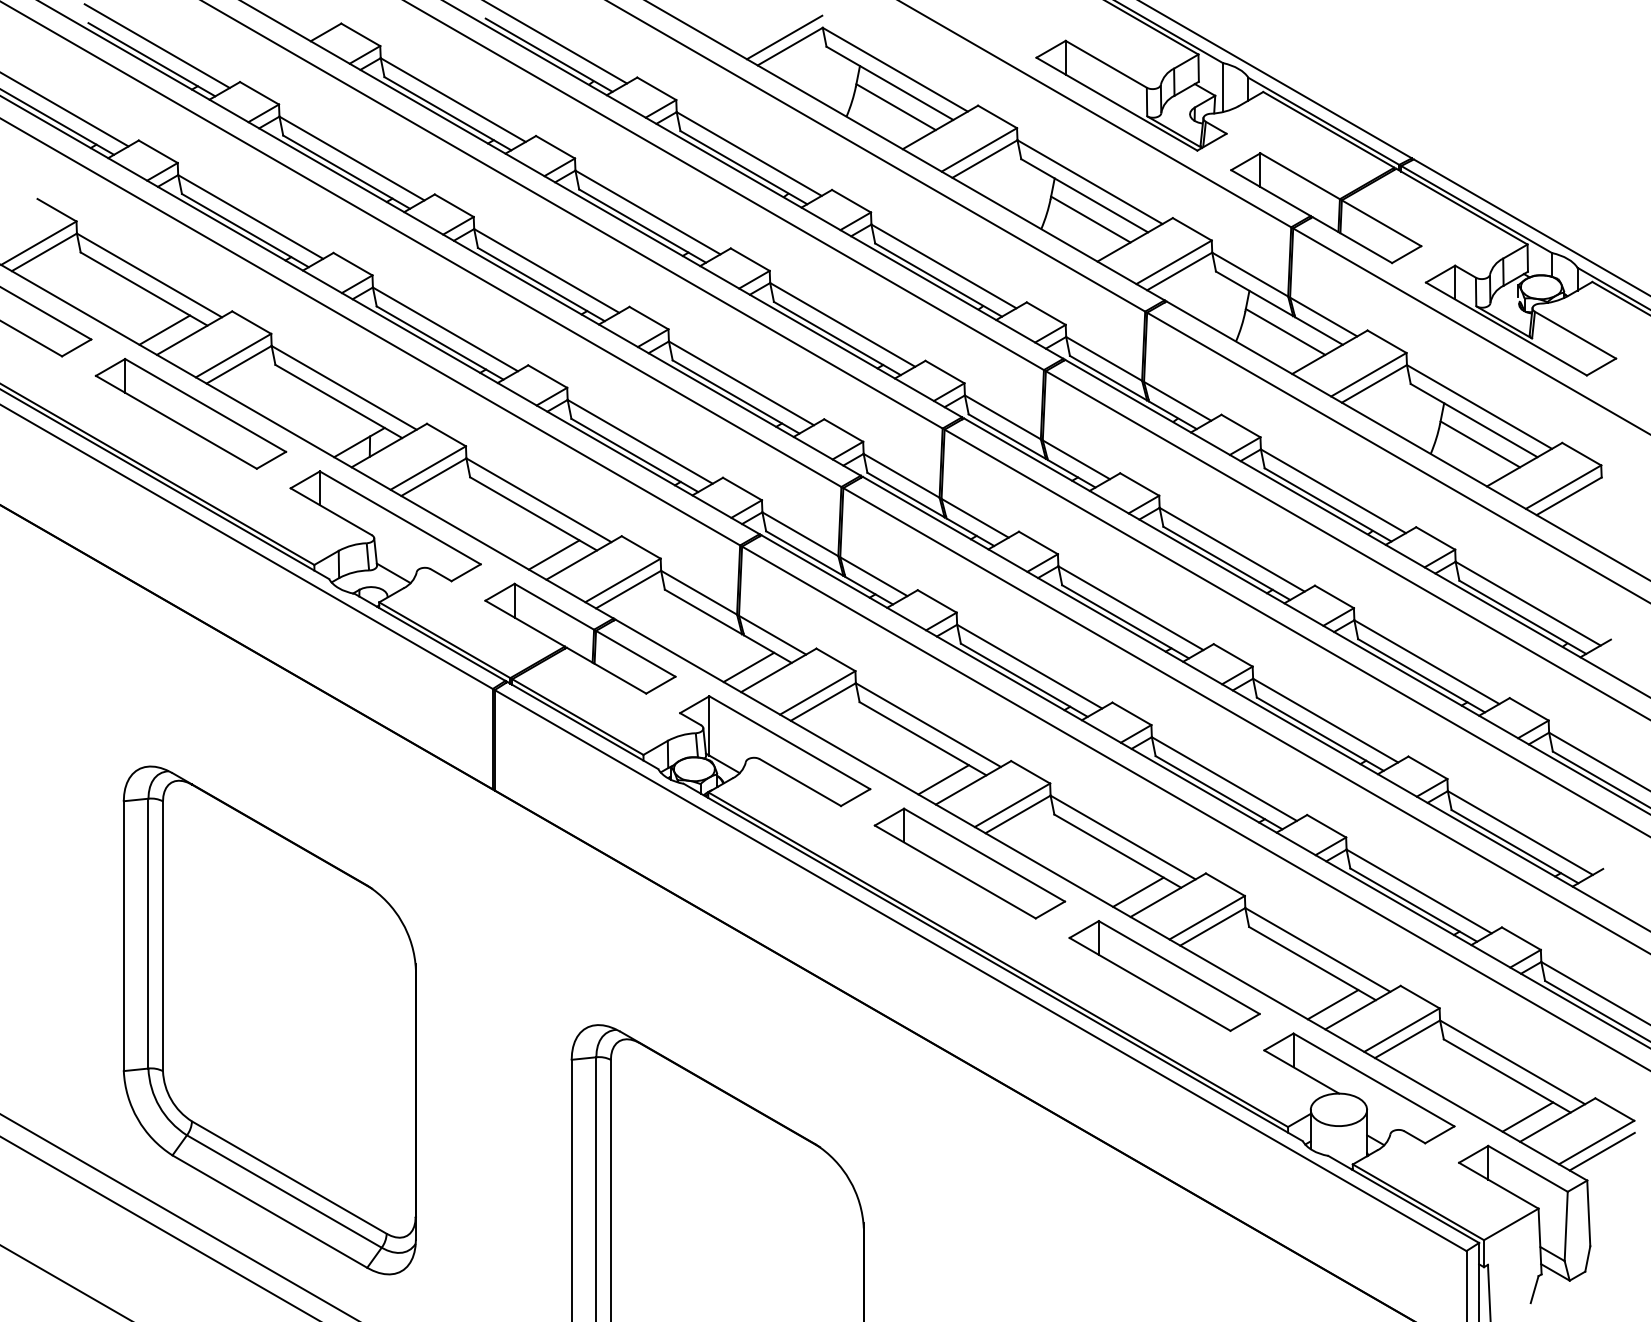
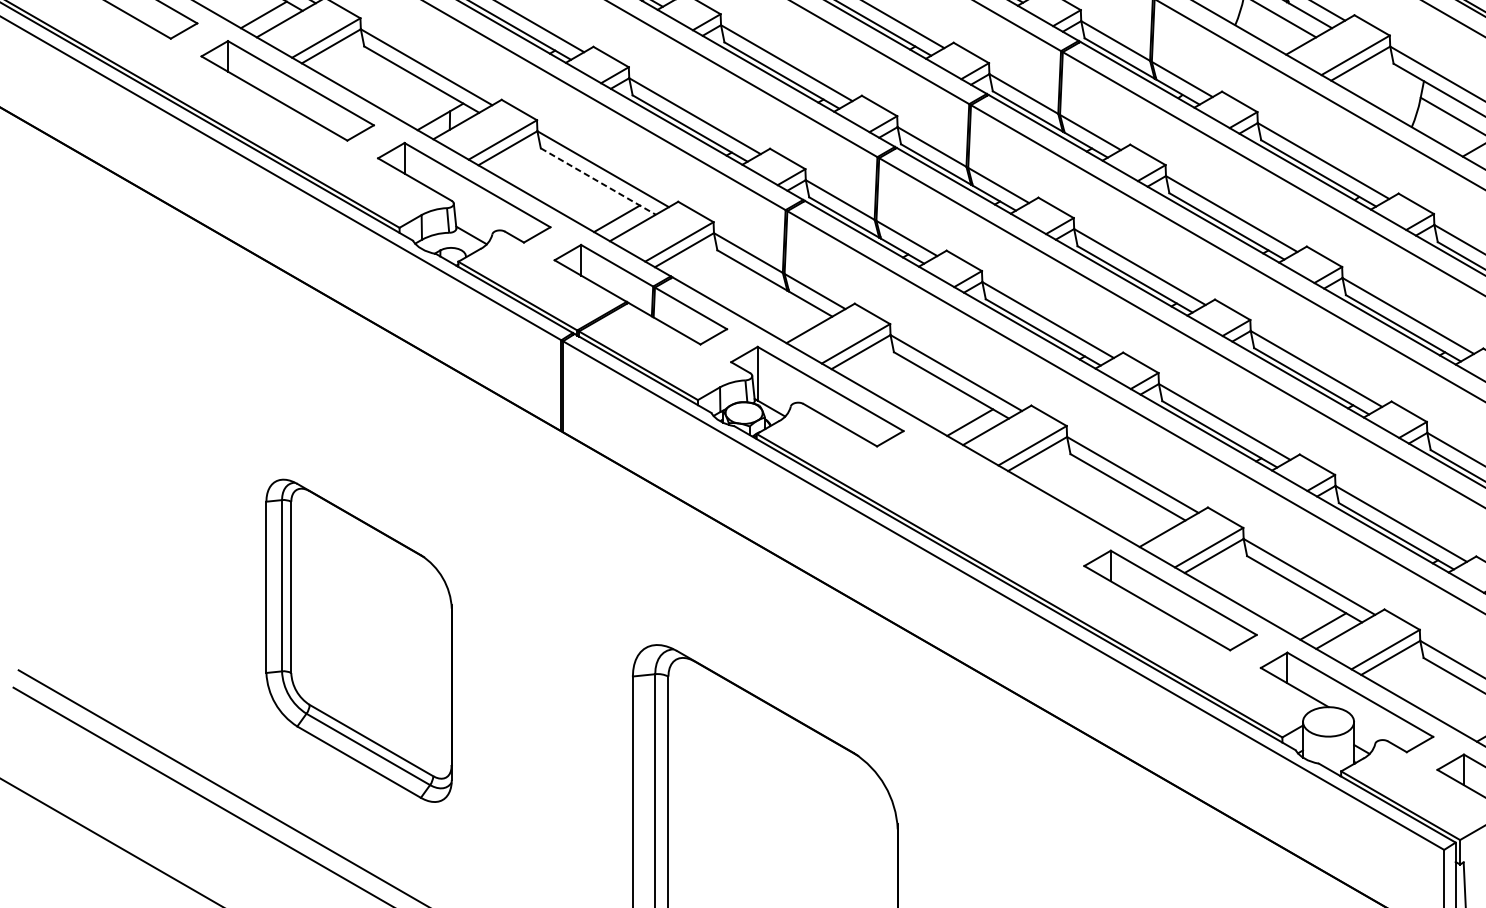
line: (534, 514) -> (599, 182), solid -> dashed
line: (748, 667) -> (793, 320), removed
part: (969, 863) -> (993, 498), removed
line: (1138, 891) -> (1146, 523), removed
part: (269, 1020) -> (358, 640), size x0.7

